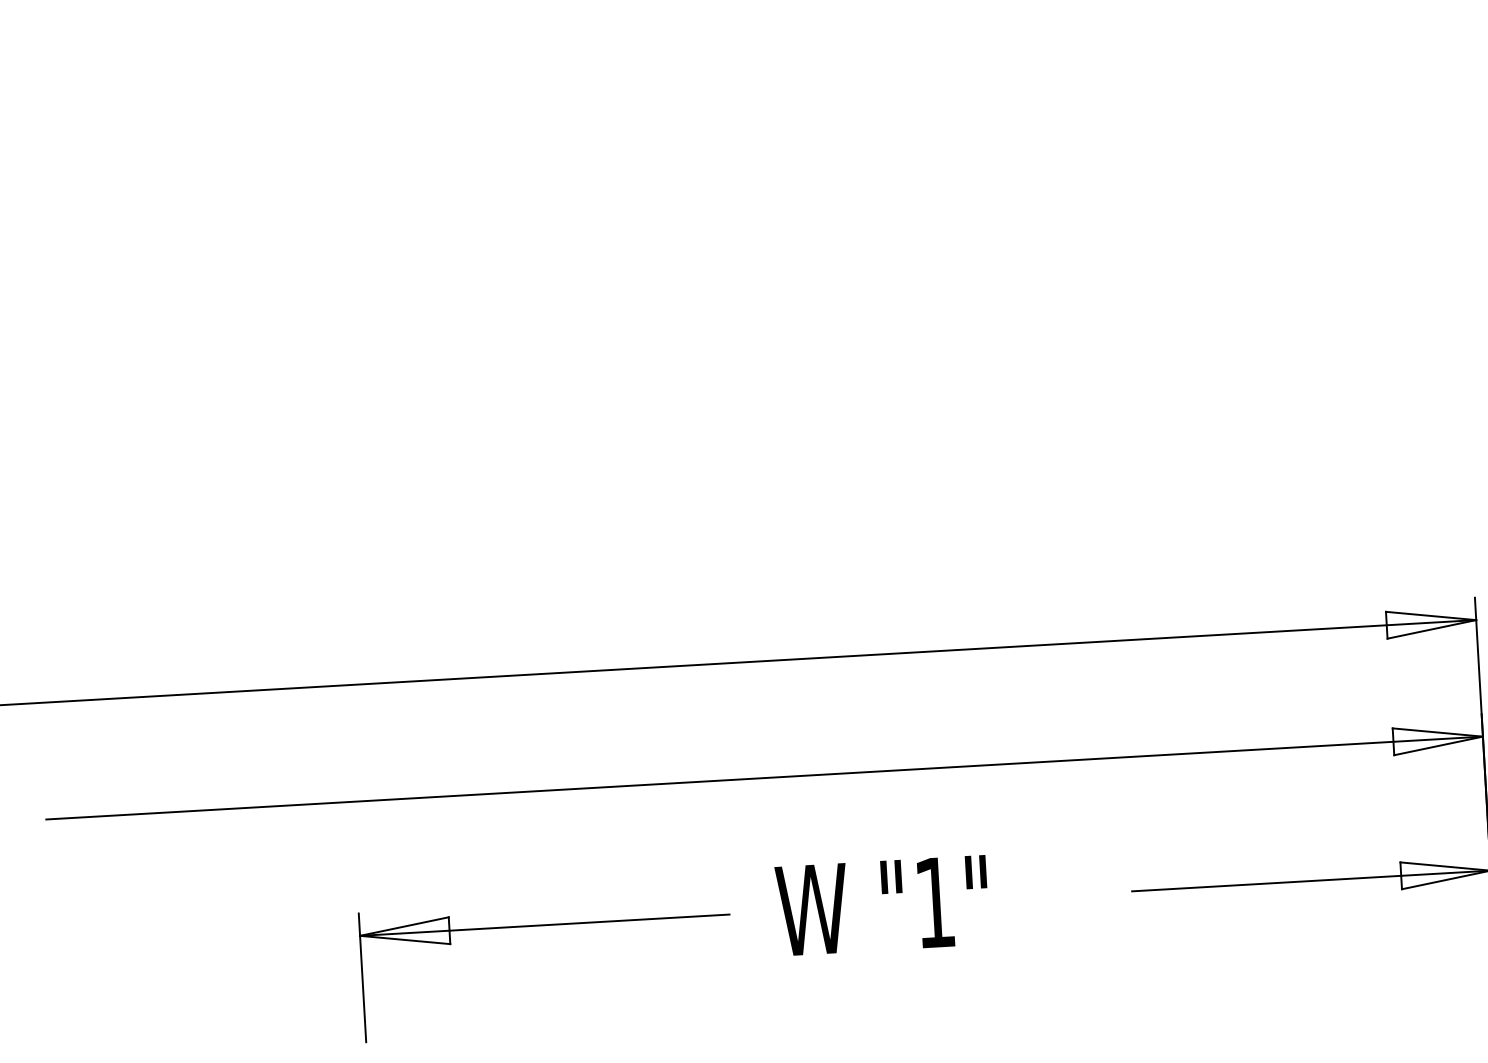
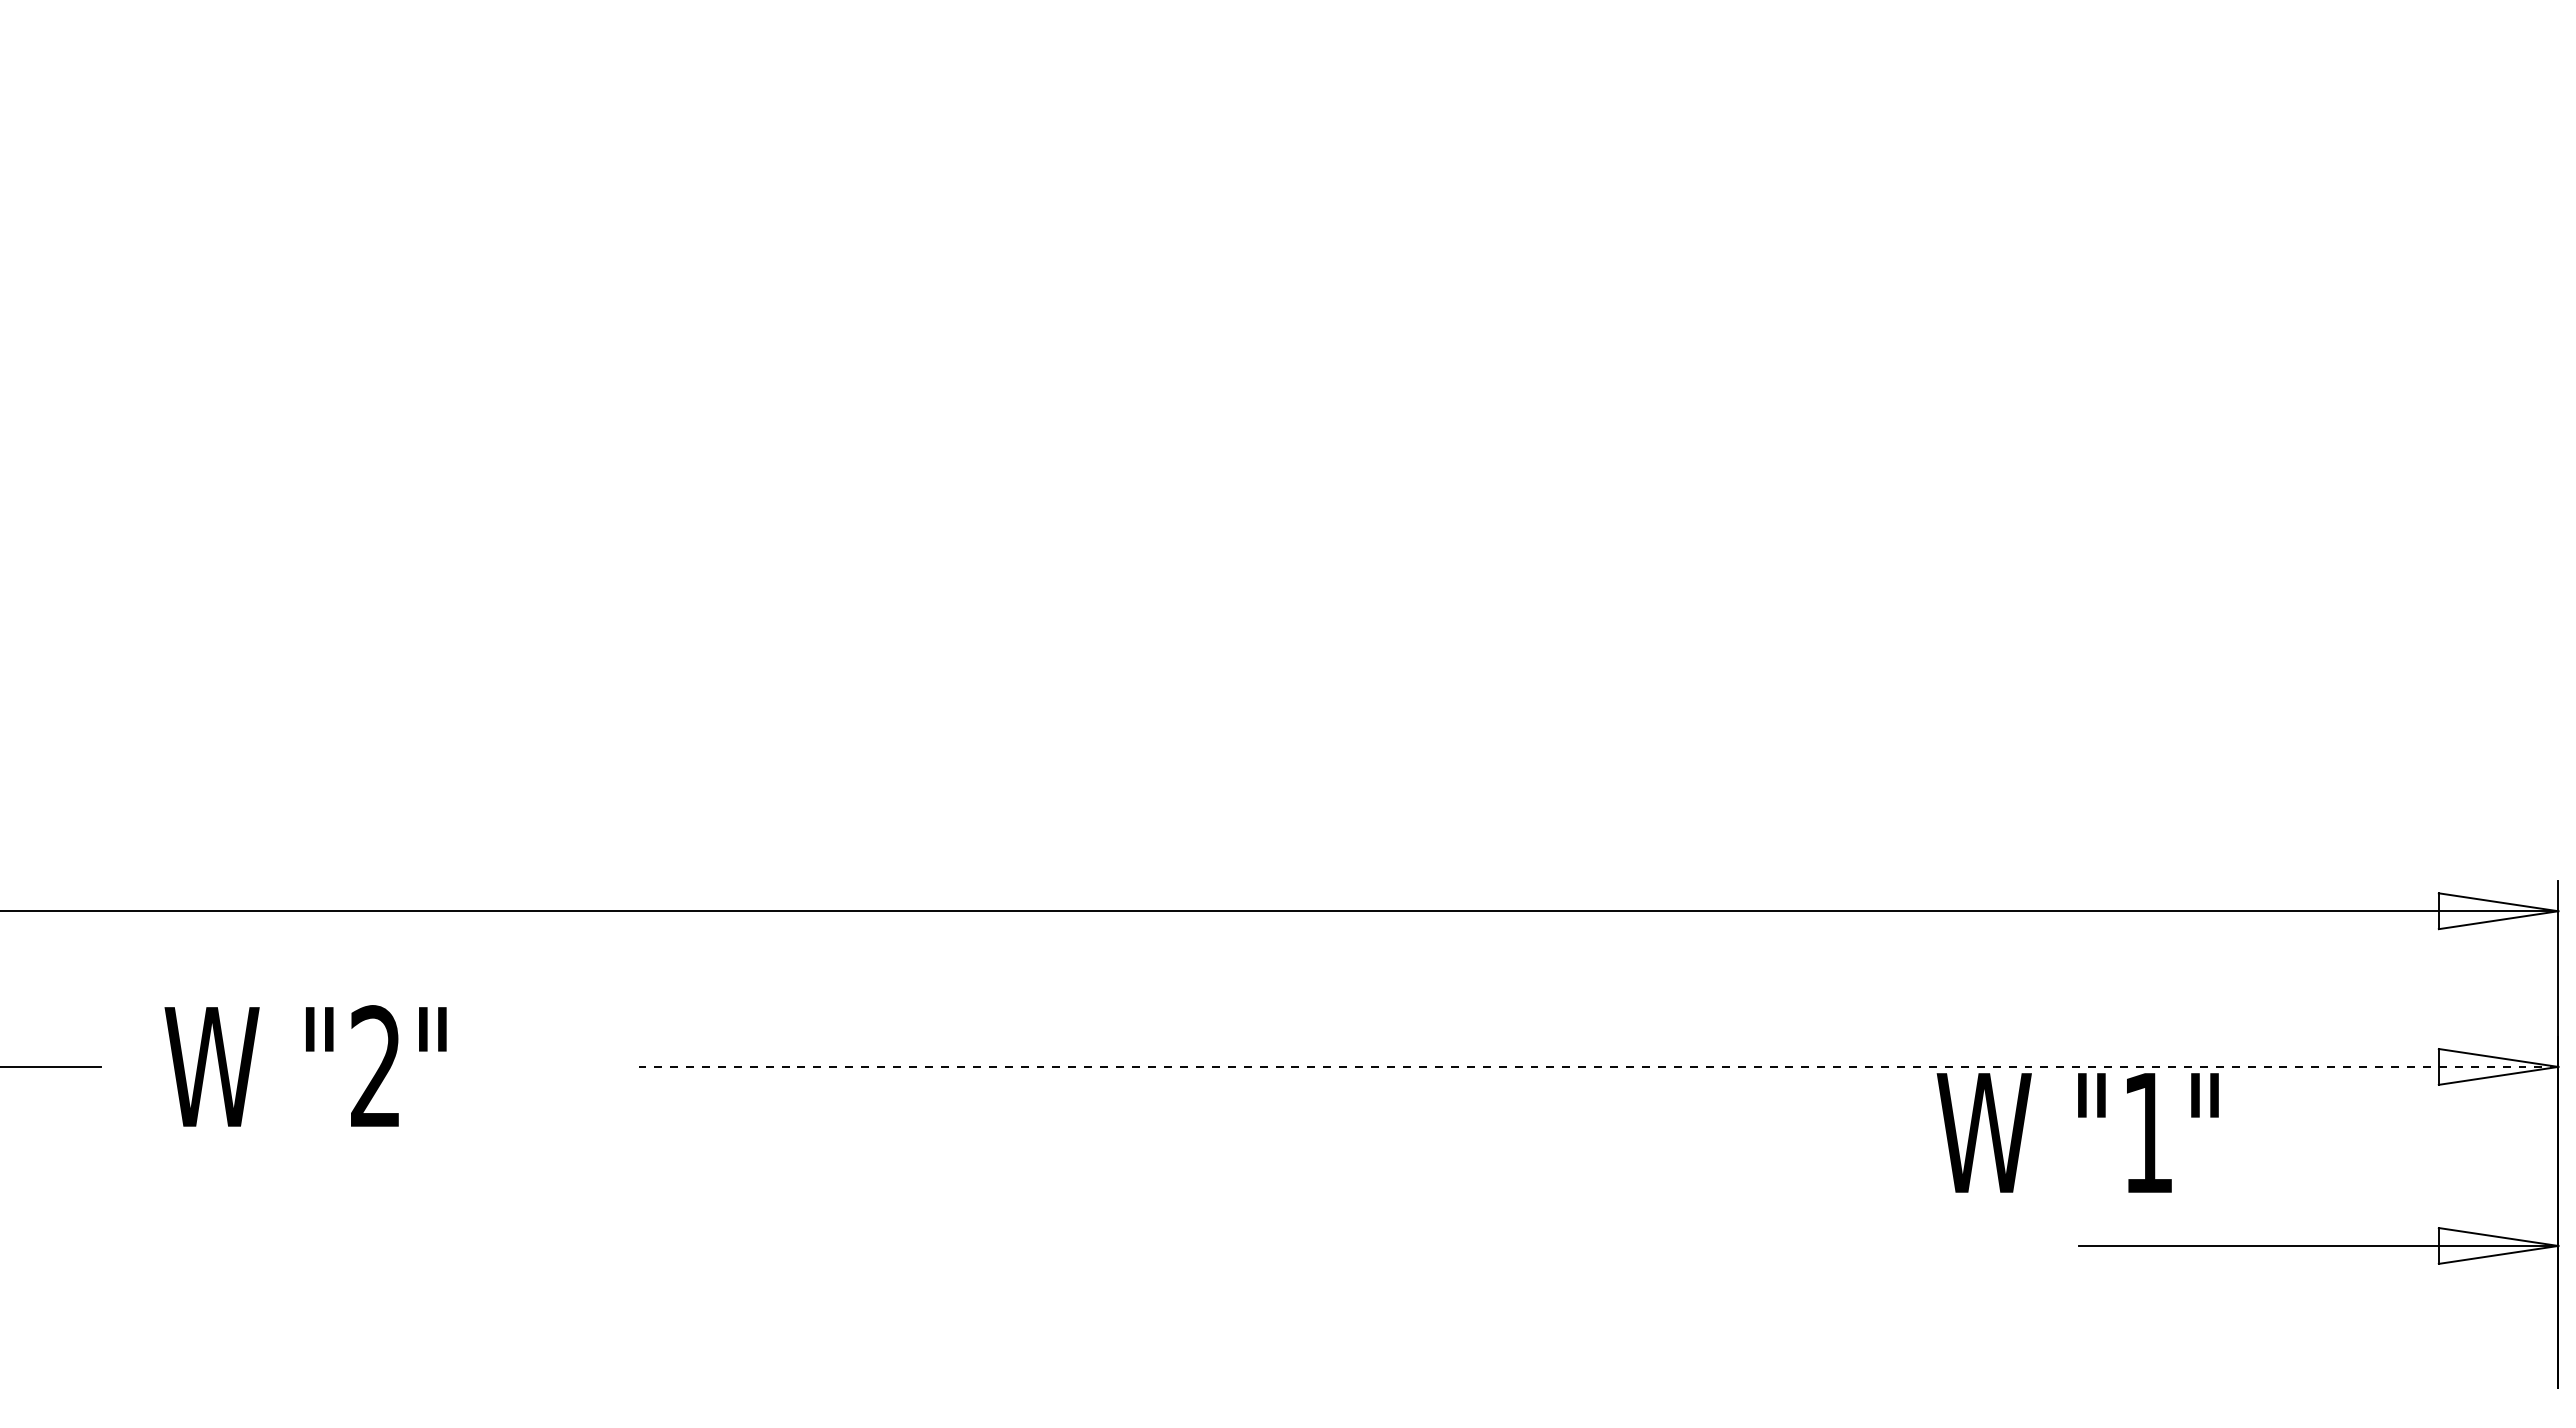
line: (764, 777) -> (1598, 1066), solid -> dashed
text: (882, 905) -> (2077, 1132), moved
part: (544, 925) -> (1294, 1246), removed

